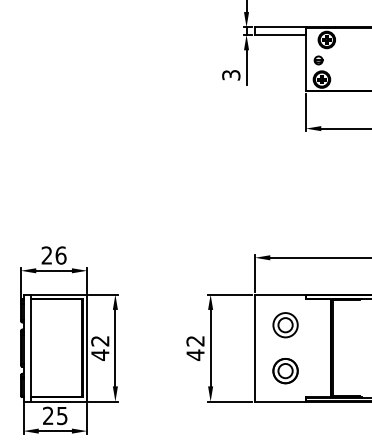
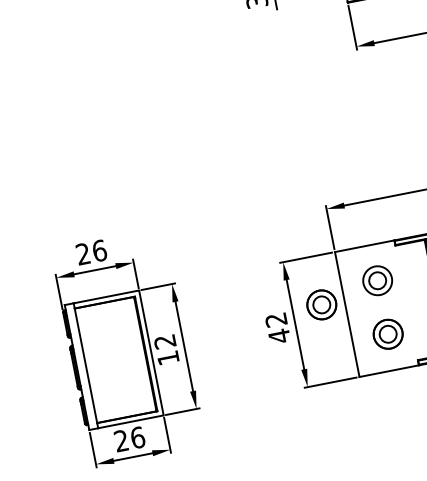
part: (235, 336) -> (321, 305), added
text: (100, 354) -> (168, 357), 42 -> 12
text: (62, 415) -> (137, 437), 25 -> 26

